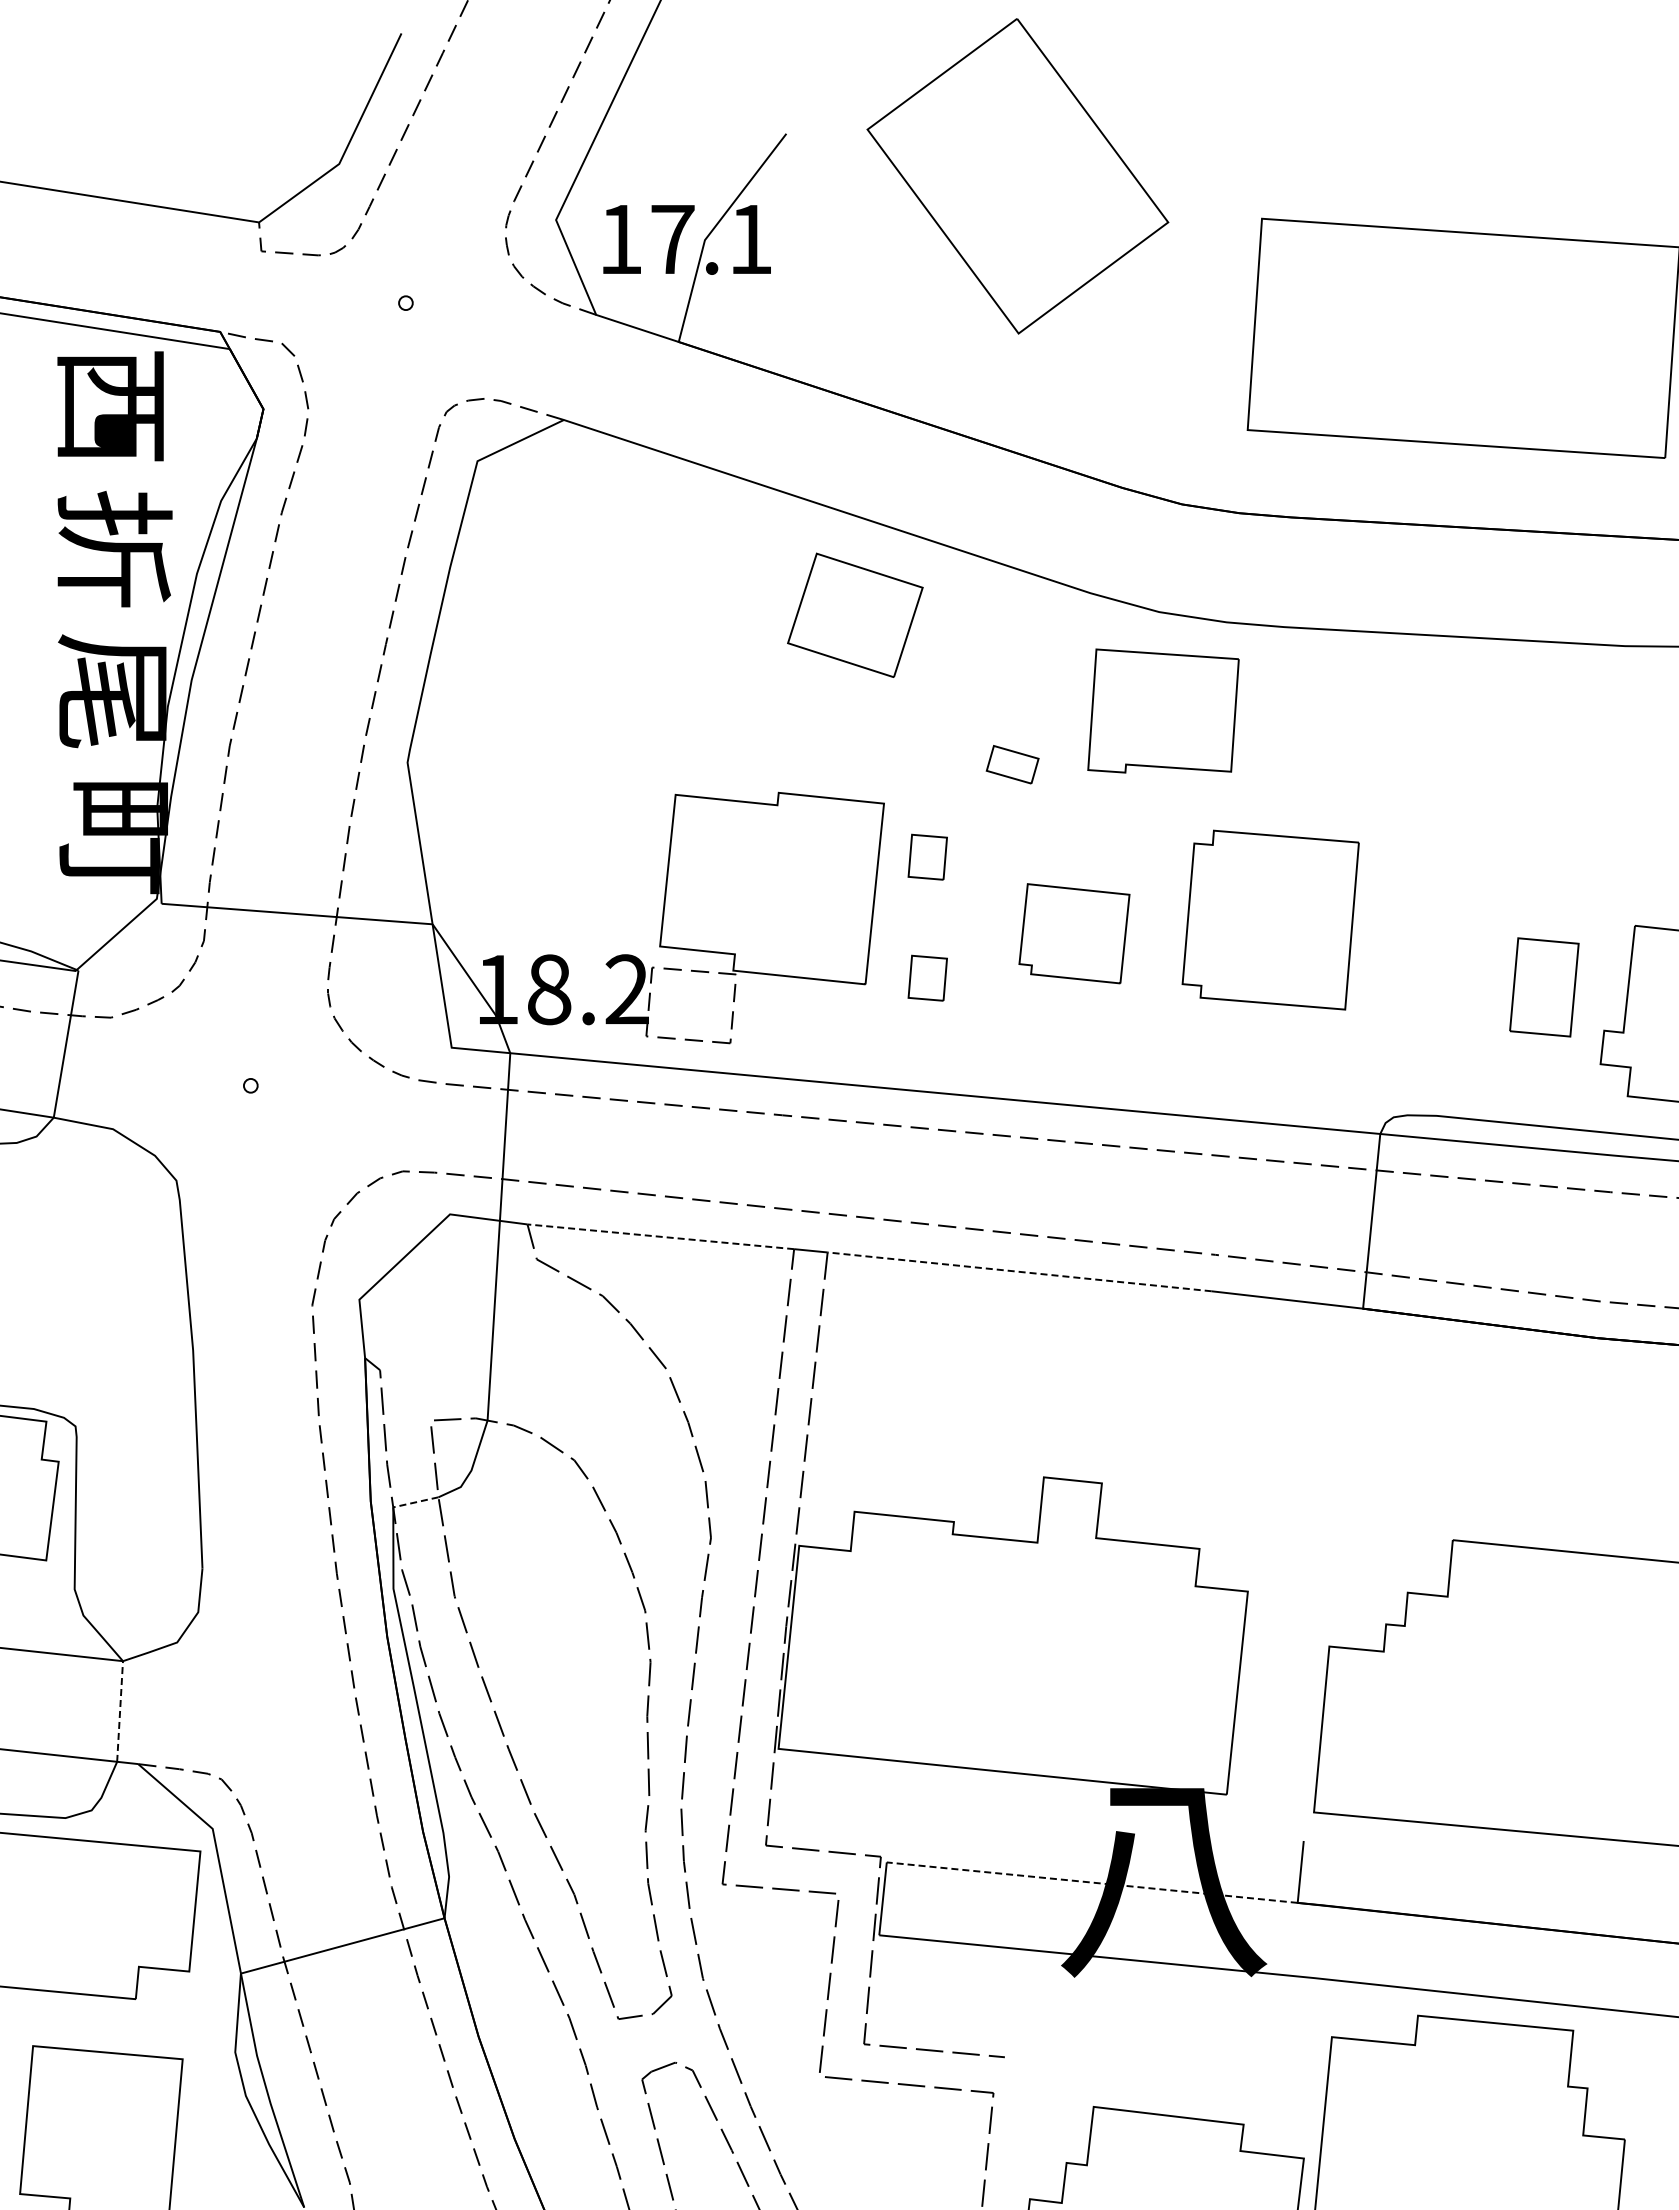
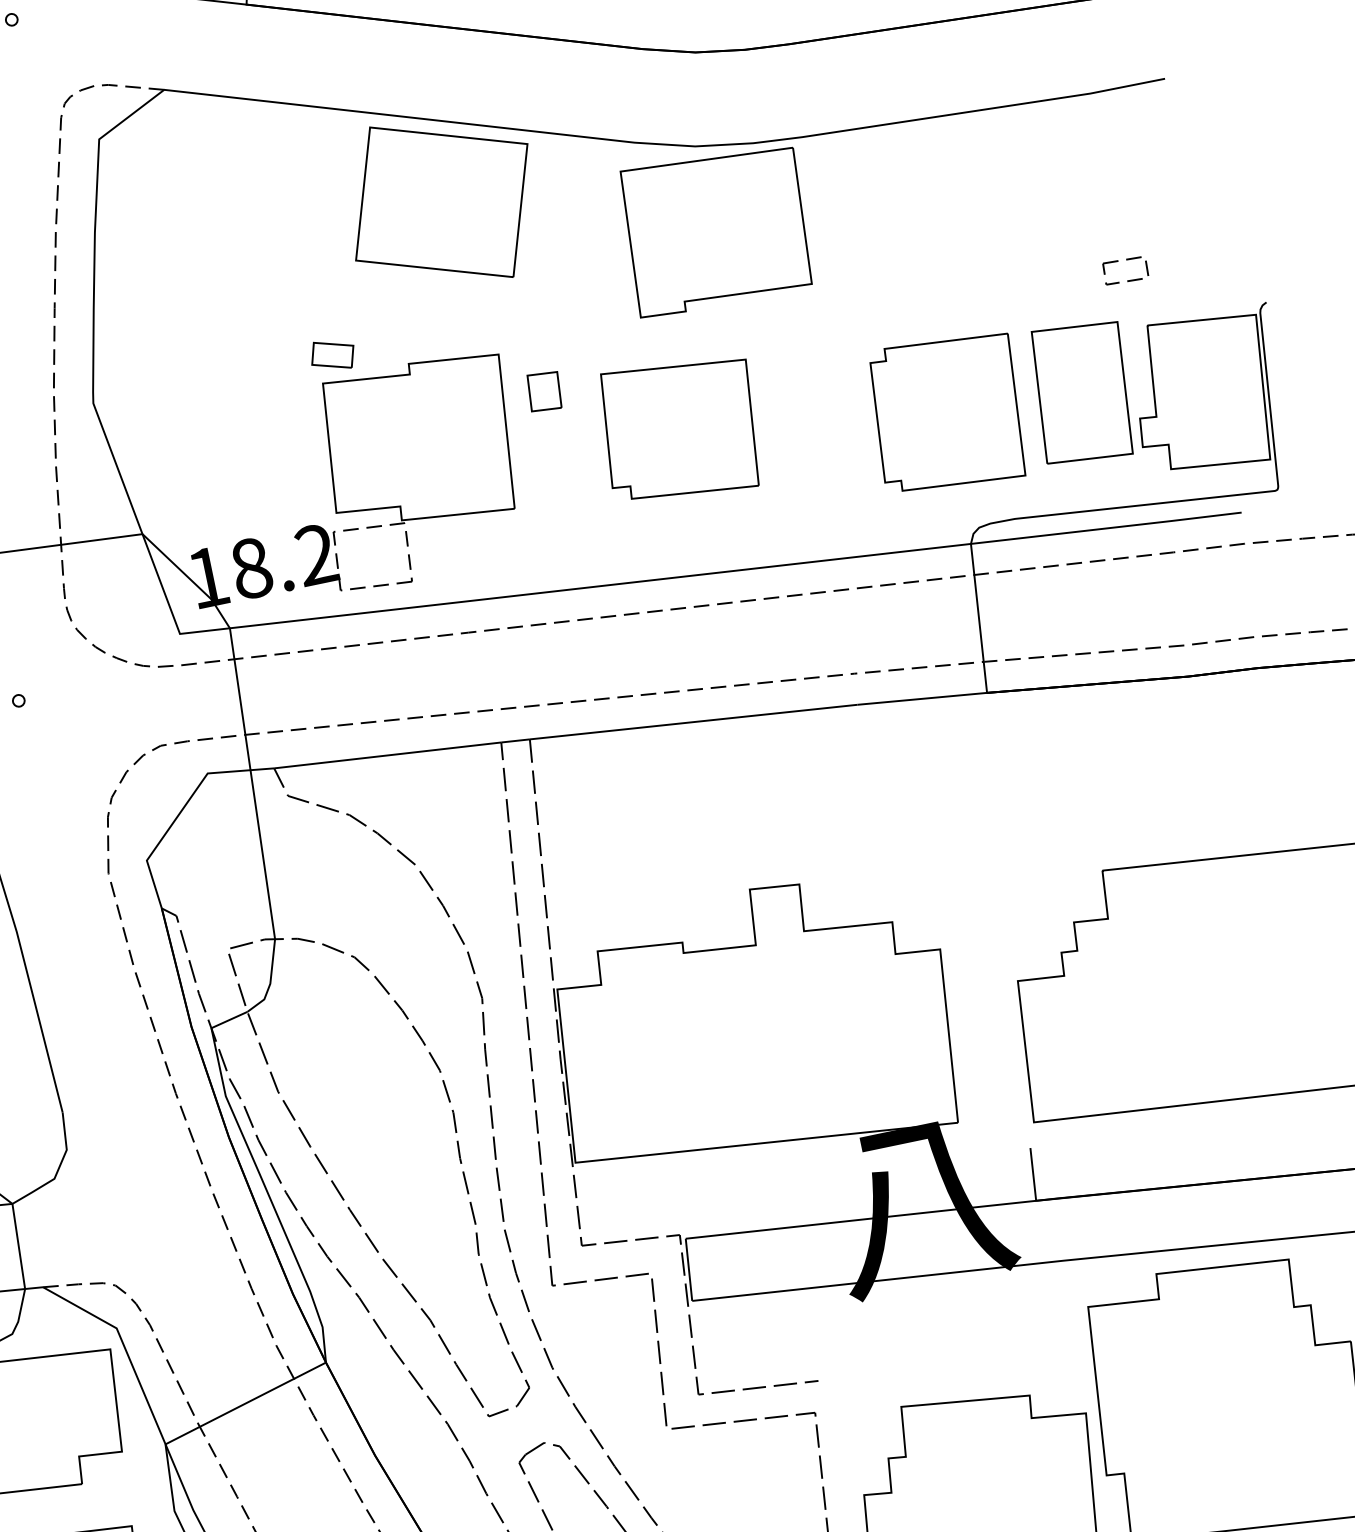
part: (855, 615) -> (441, 202), size x1.67
part: (1163, 710) -> (715, 227), size x1.43
part: (1012, 764) -> (332, 355), moved
part: (1626, 846) -> (1126, 260), added
part: (1270, 919) -> (947, 413), moved
part: (1074, 933) -> (680, 429), size x1.67
part: (927, 977) -> (565, 492), removed
part: (1544, 987) -> (1082, 392), size x1.67
line: (660, 1236) -> (387, 755), dashed -> solid
line: (1019, 1271) -> (693, 721), dashed -> solid
line: (415, 1502) -> (229, 1020), dashed -> solid
line: (120, 1711) -> (19, 1246), dashed -> solid
line: (1092, 1882) -> (861, 1219), dashed -> solid

